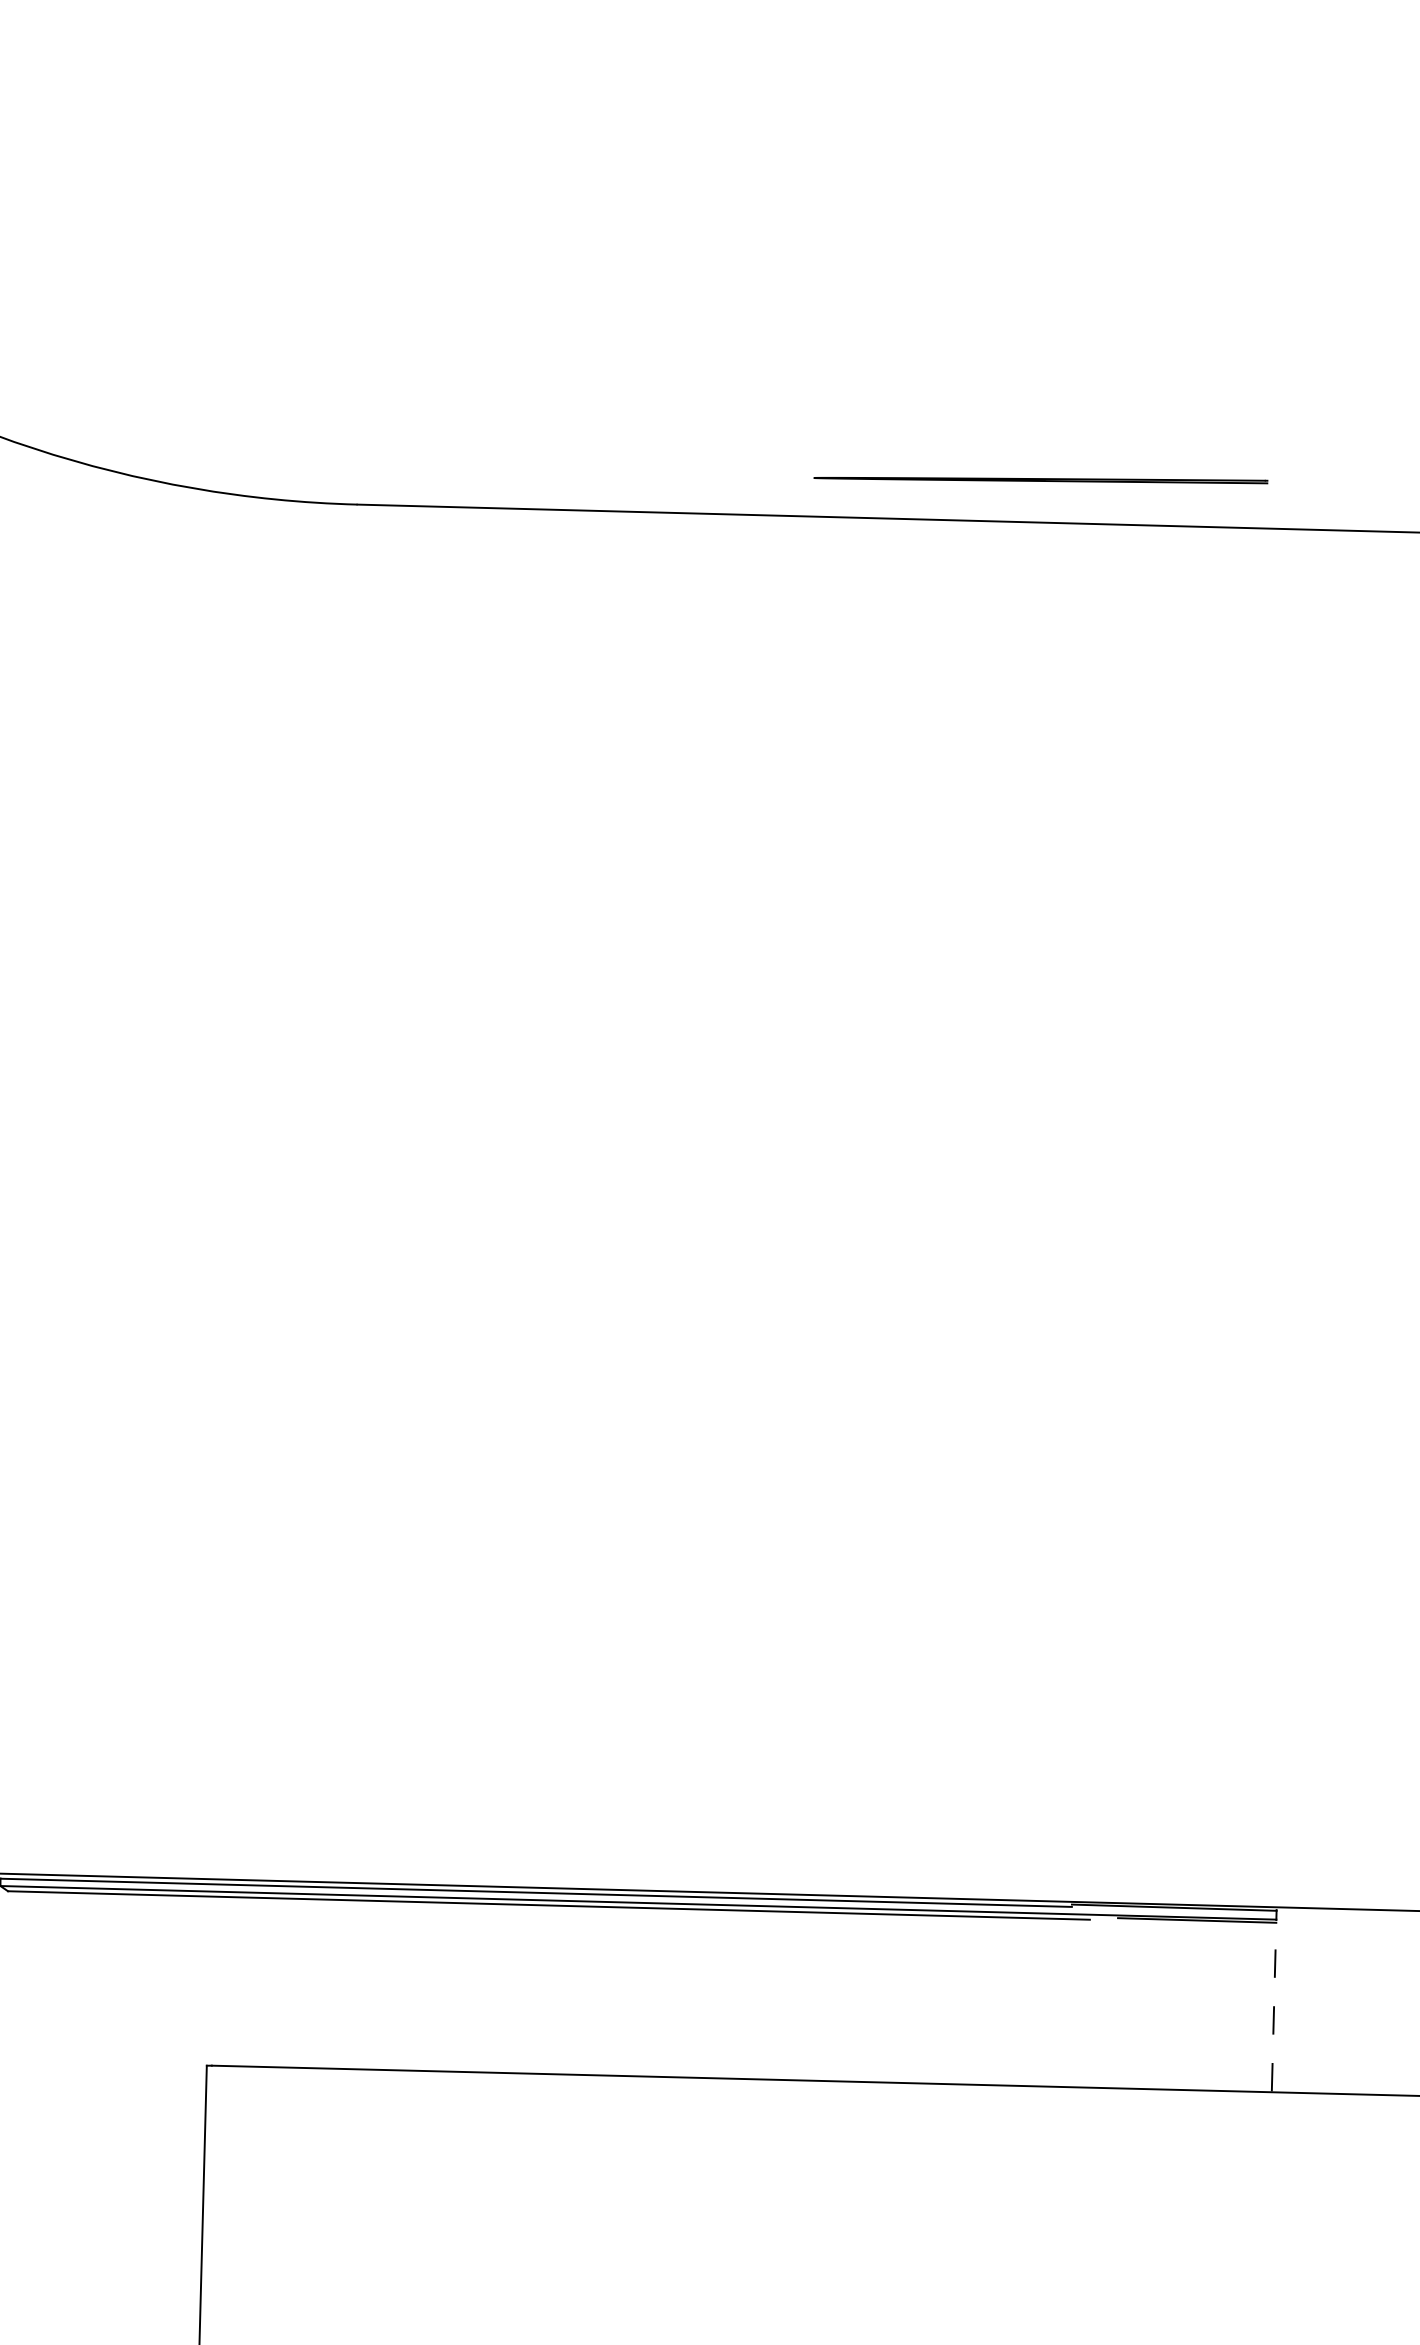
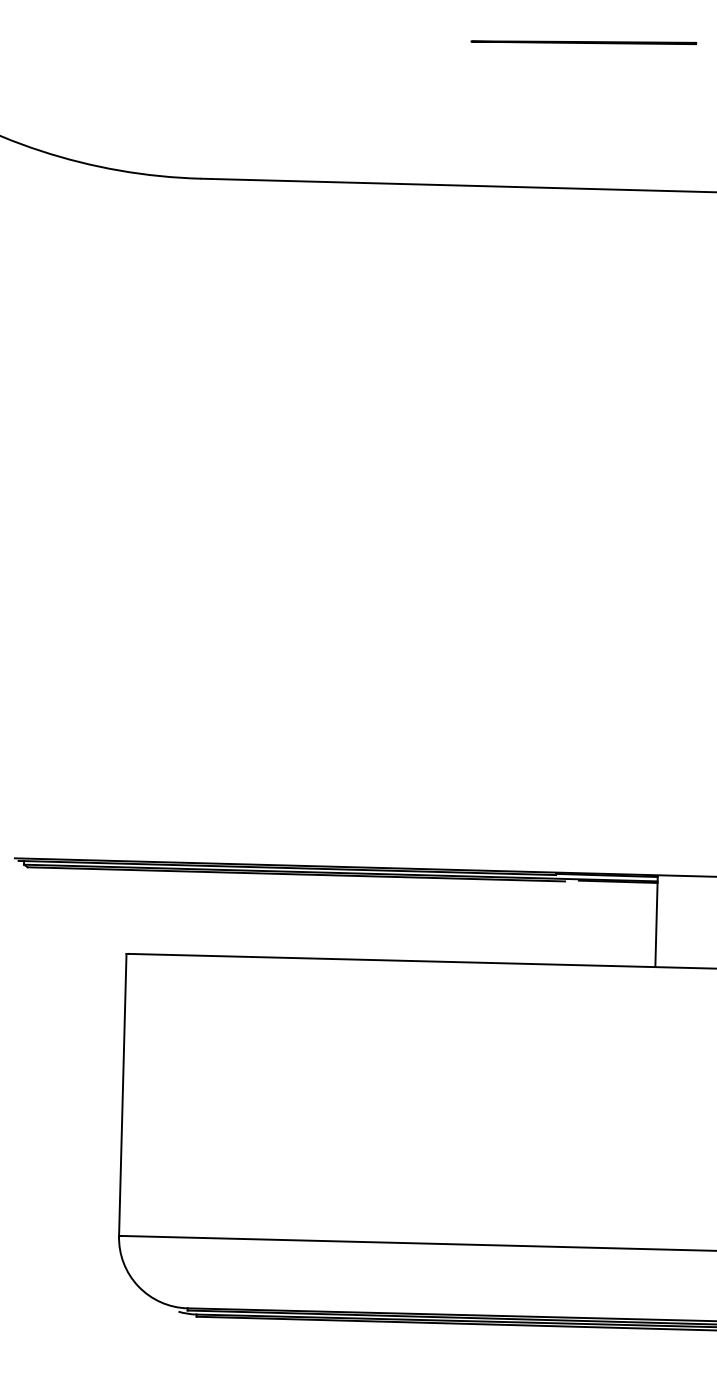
line: (1040, 479) -> (583, 42), moved
line: (1274, 1998) -> (656, 920), dashed -> solid

